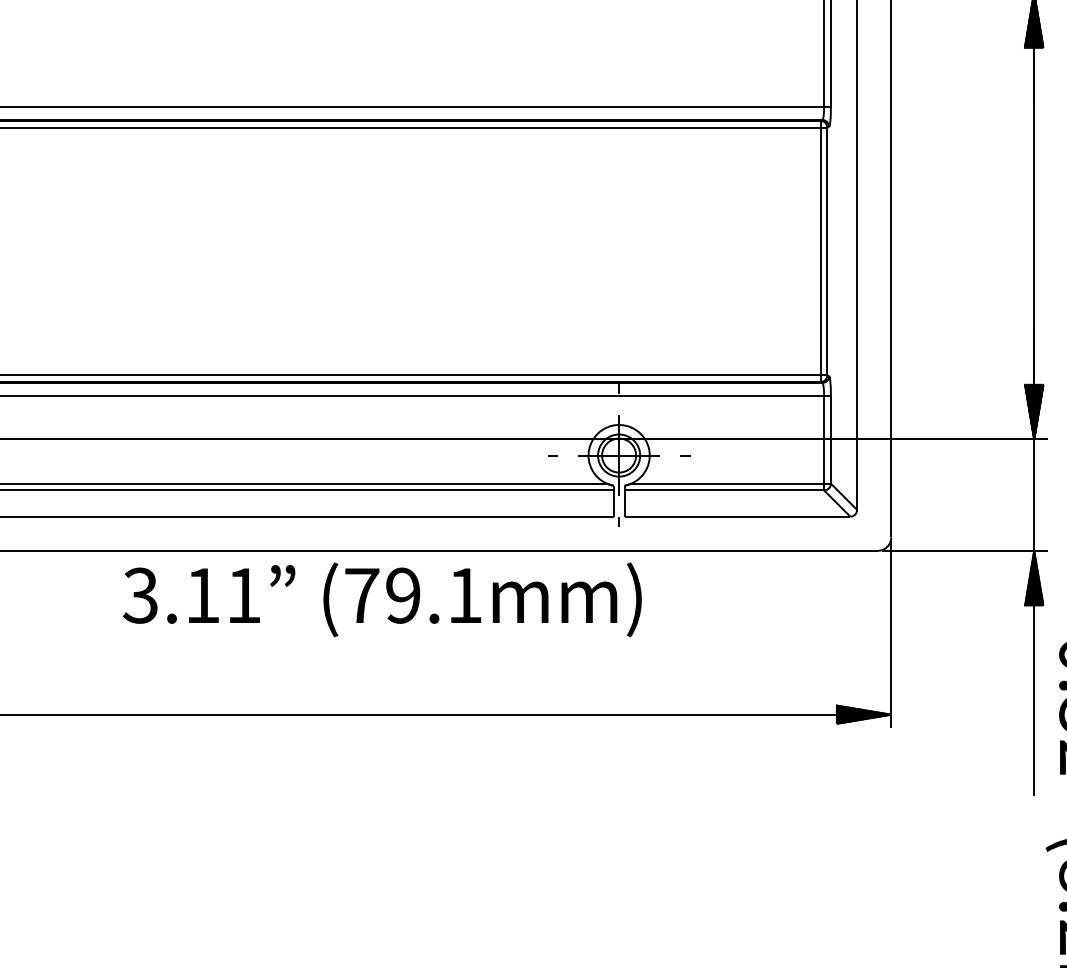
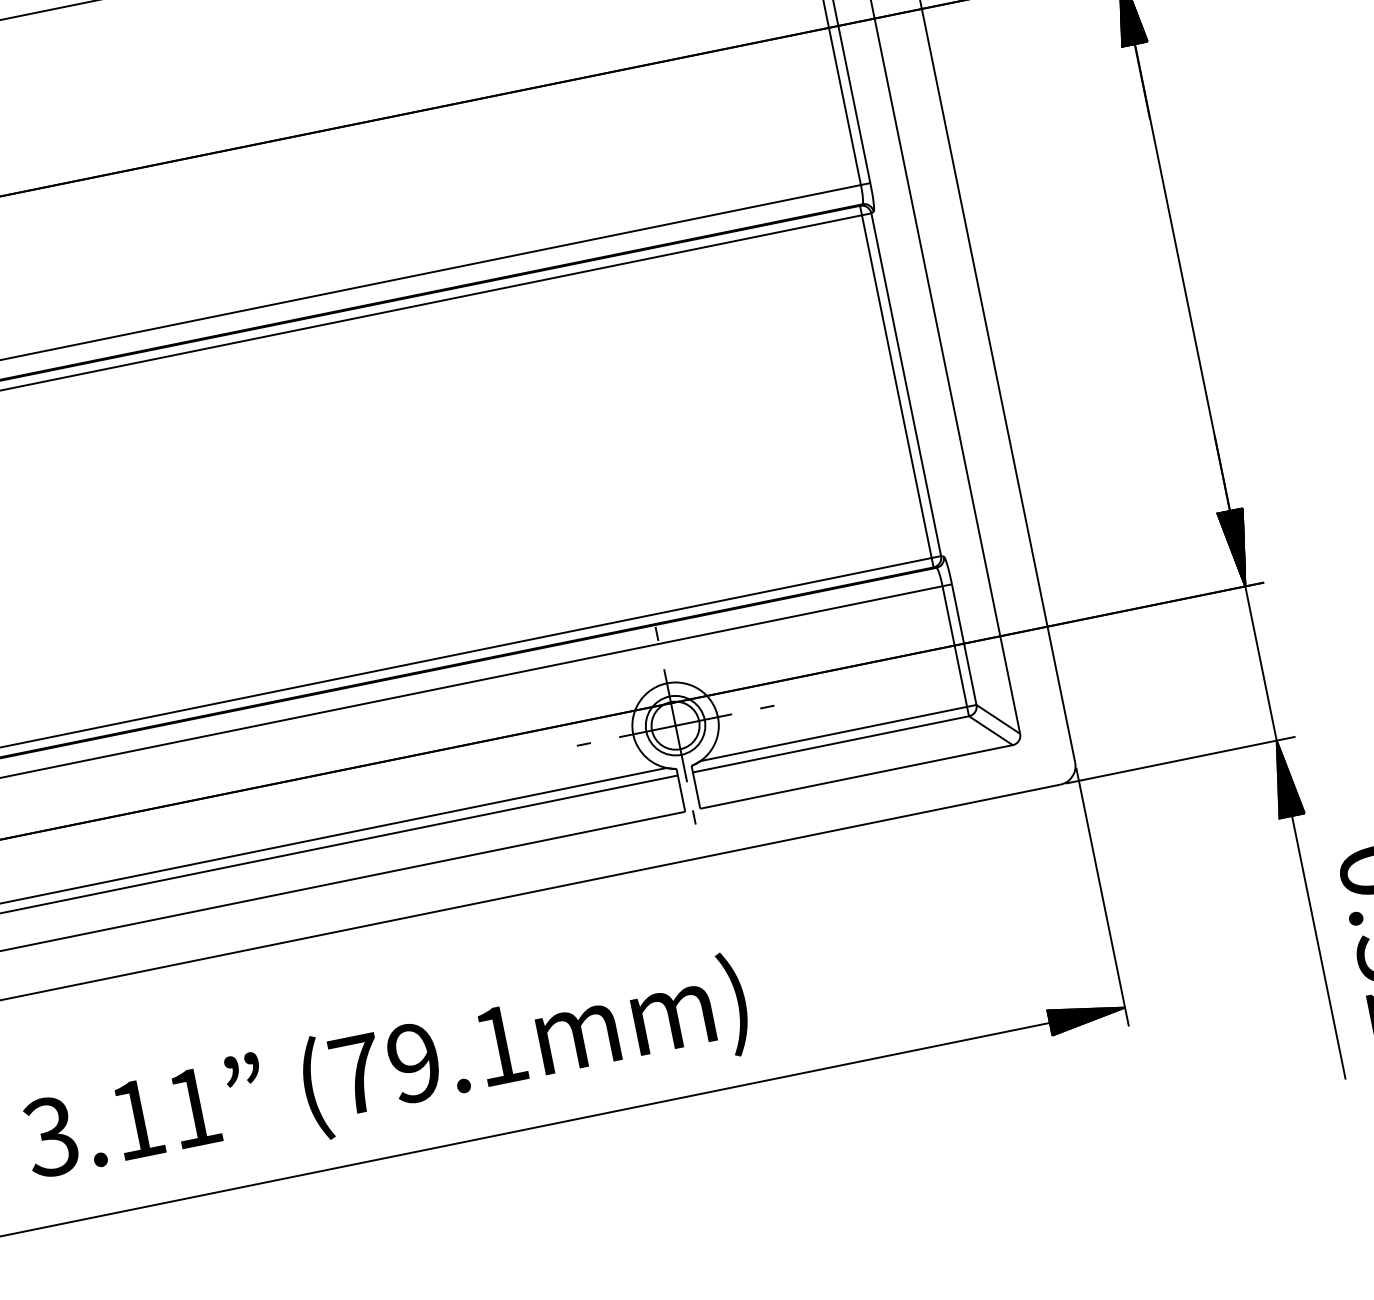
text: (382, 599) -> (386, 1073), moved

